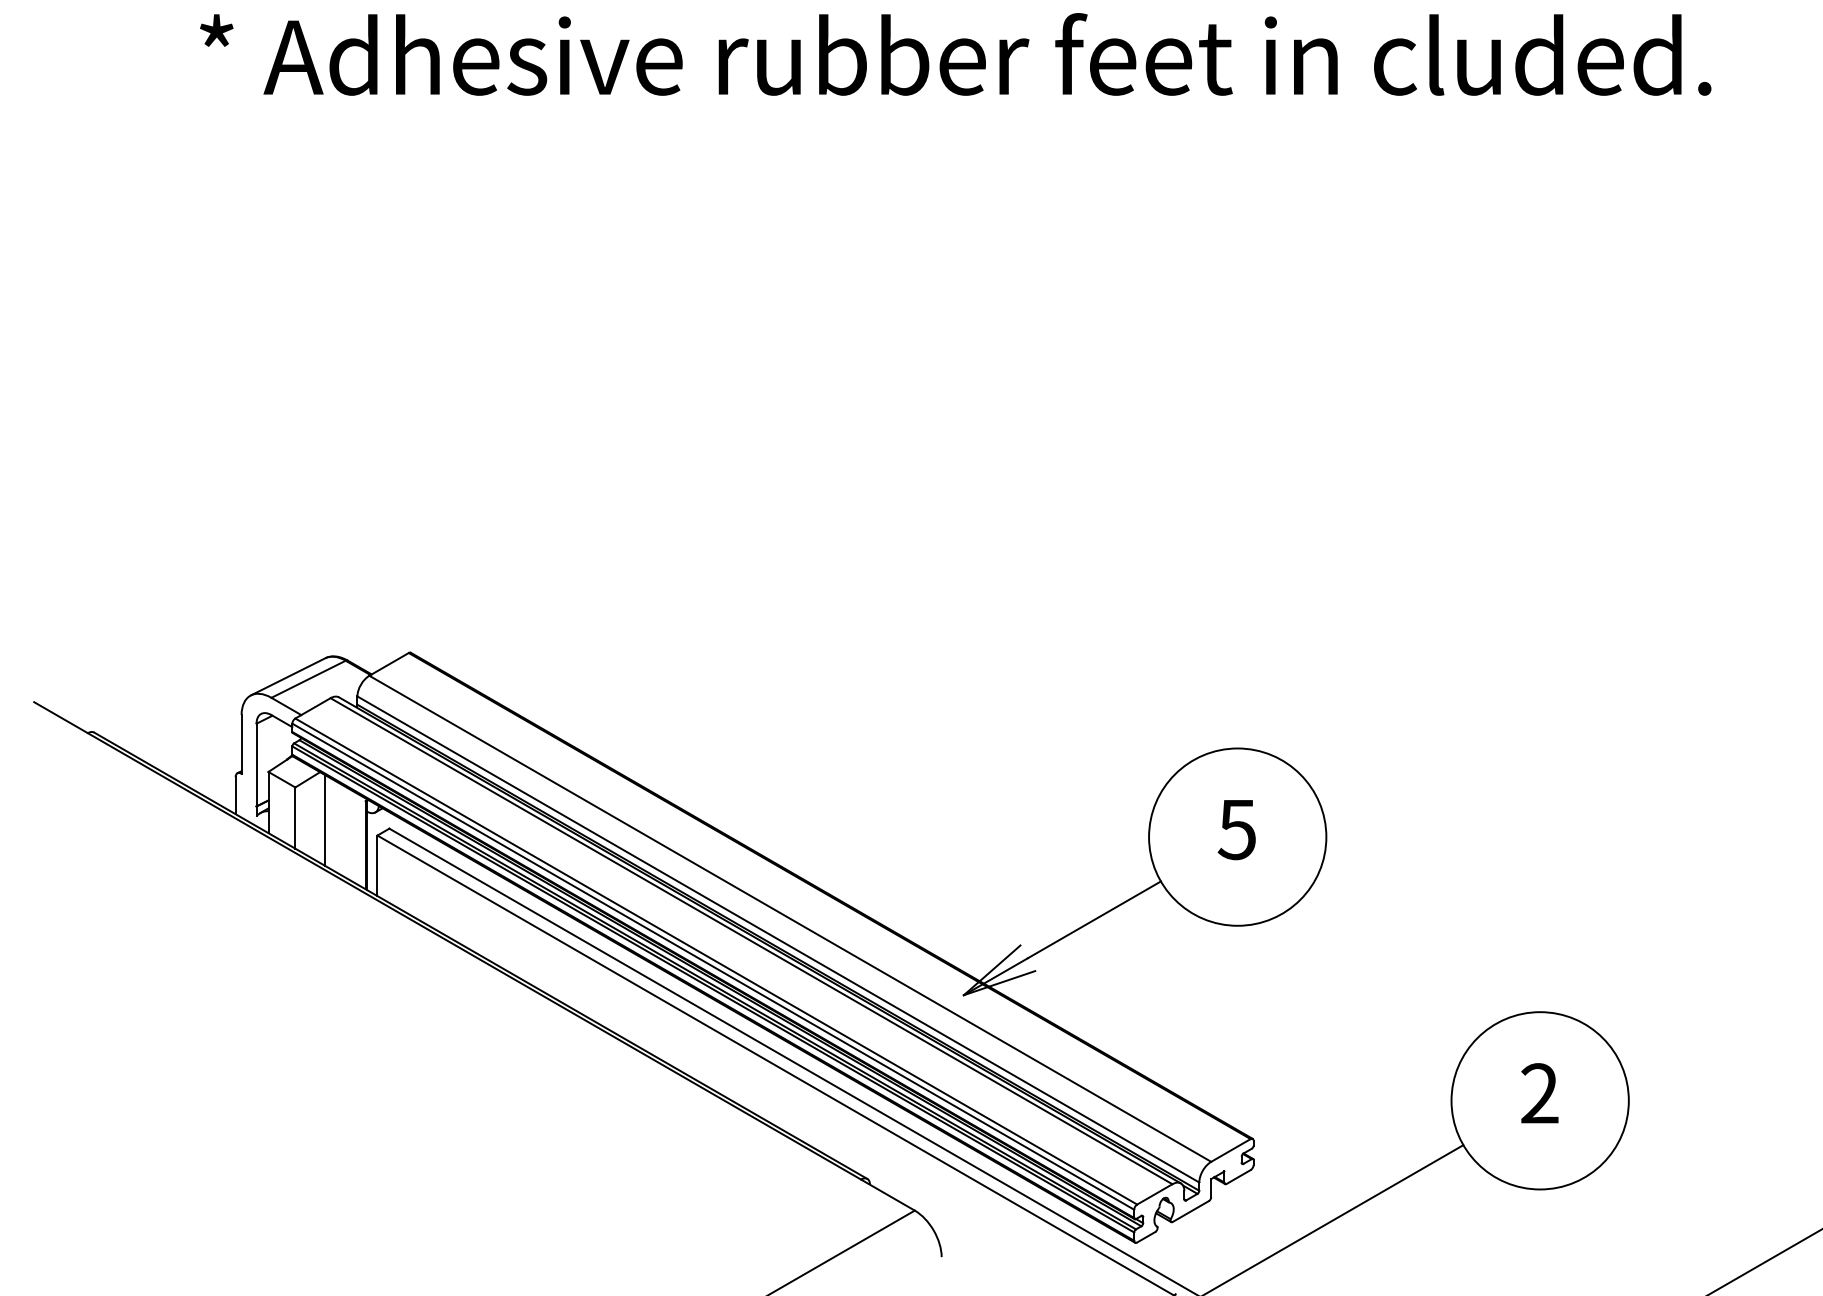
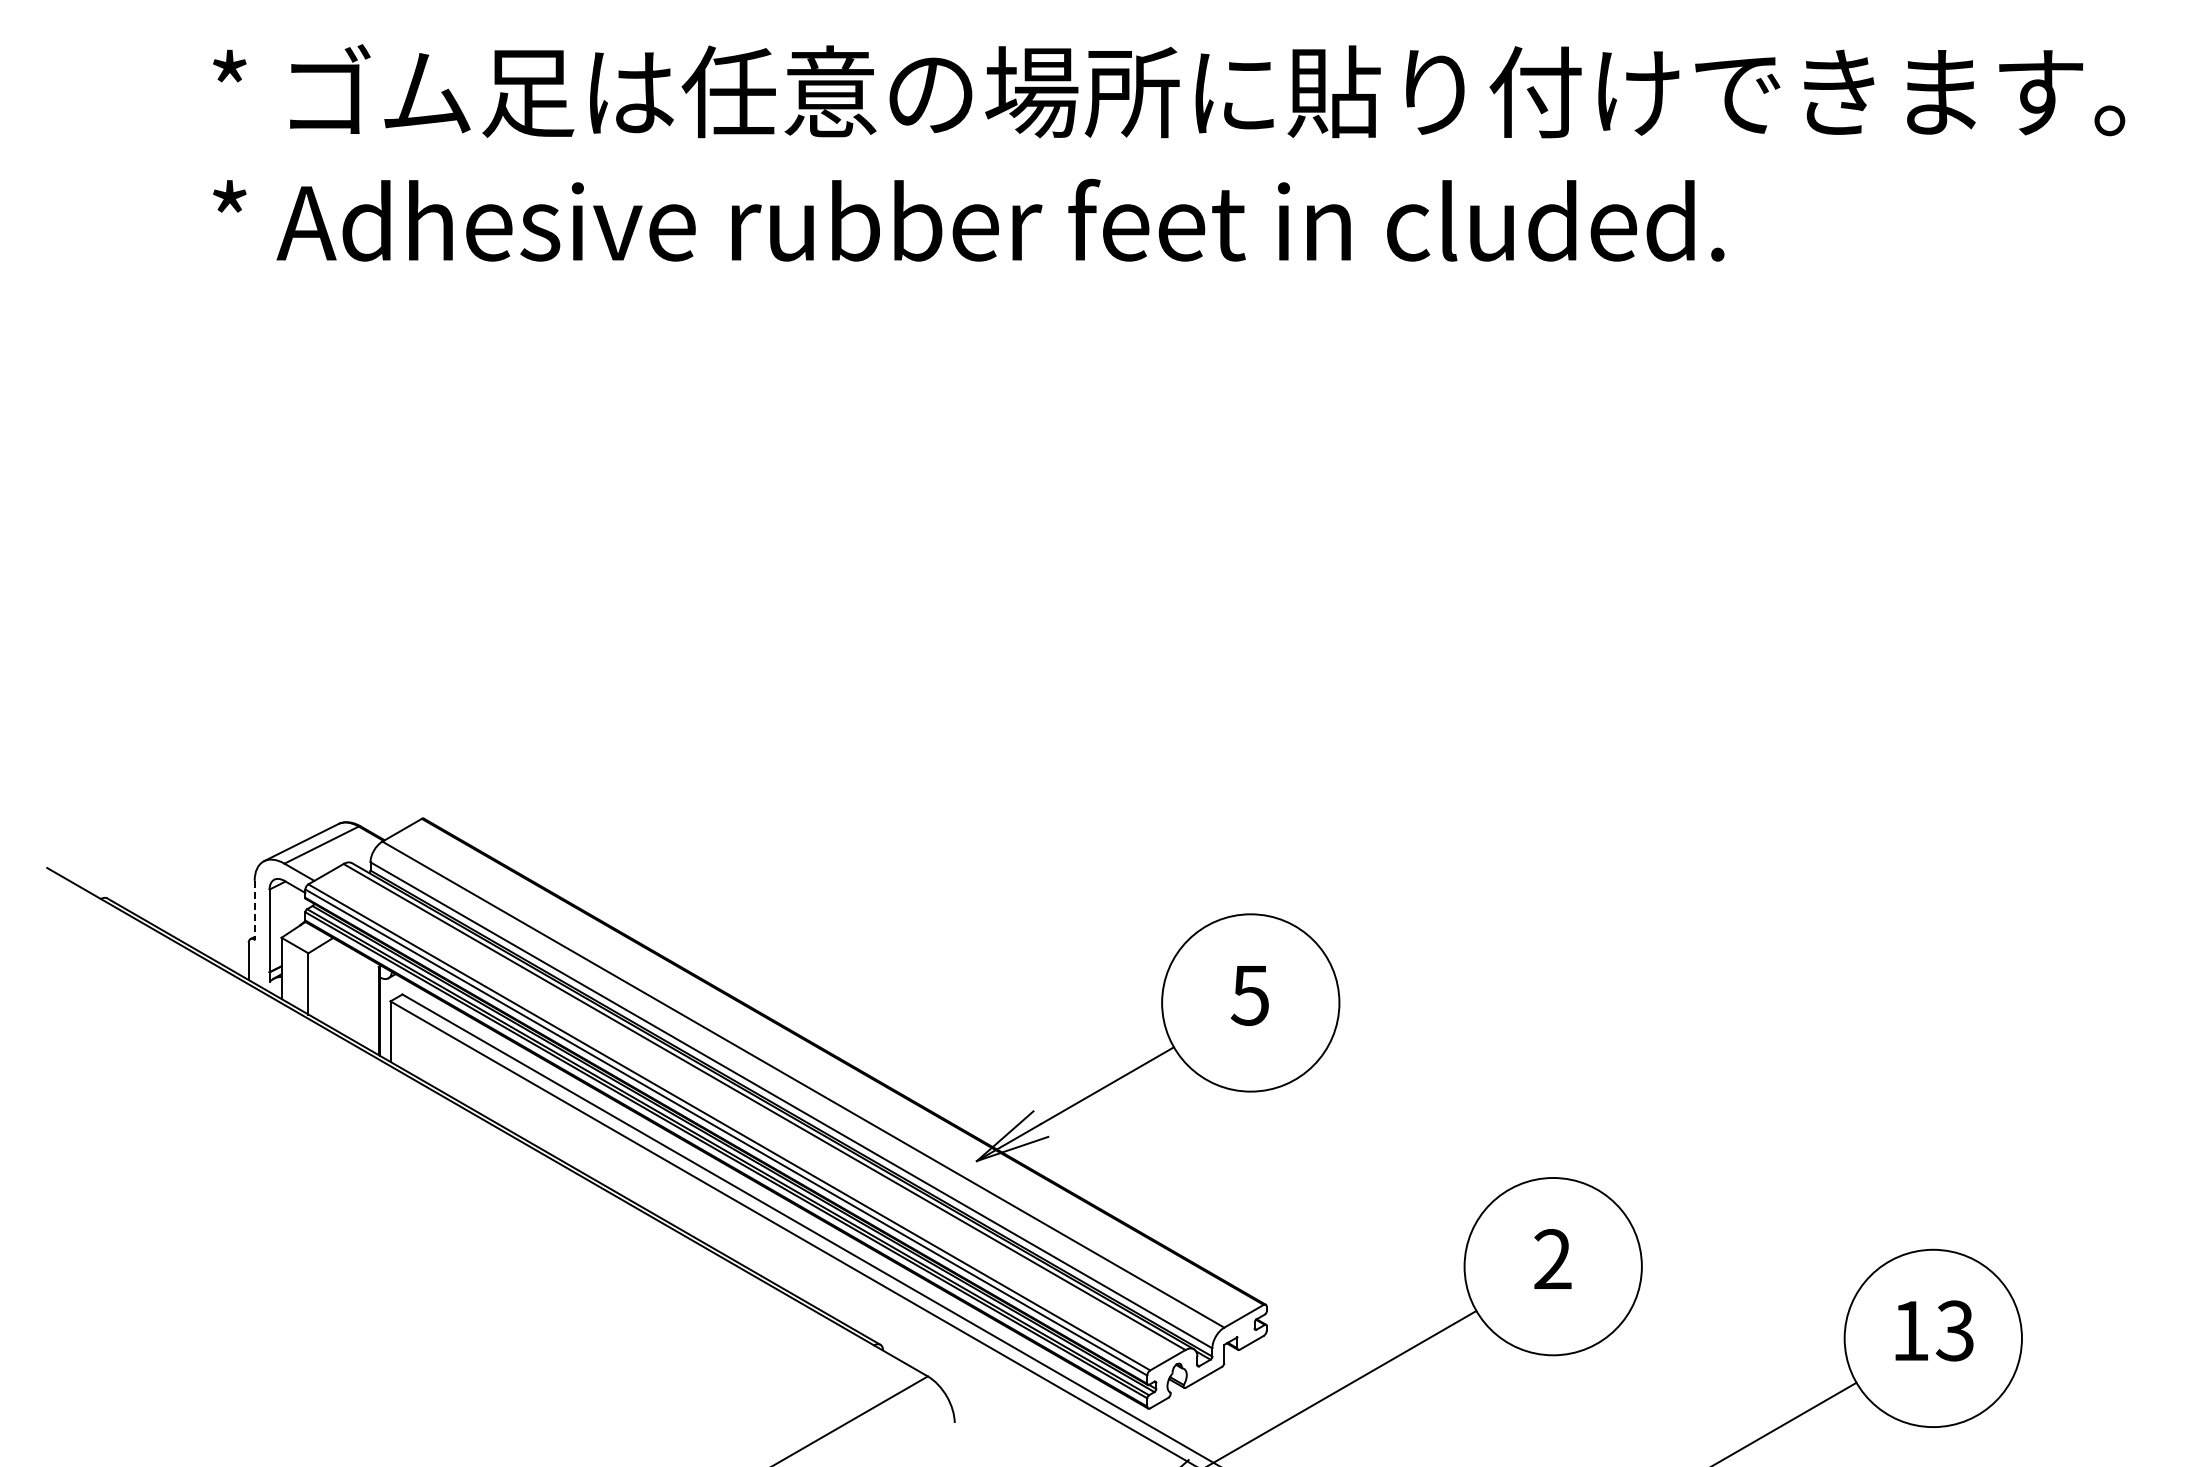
line: (241, 744) -> (254, 910), solid -> dashed
line: (325, 819) -> (338, 985), removed

